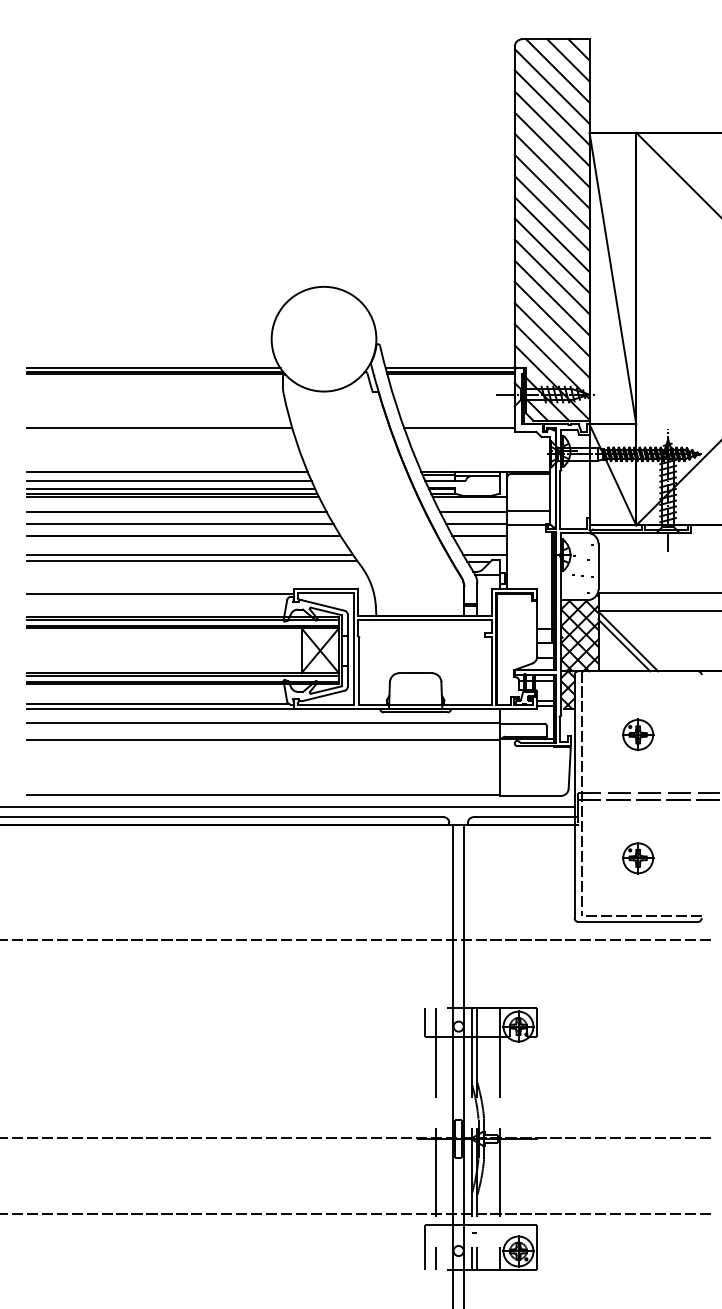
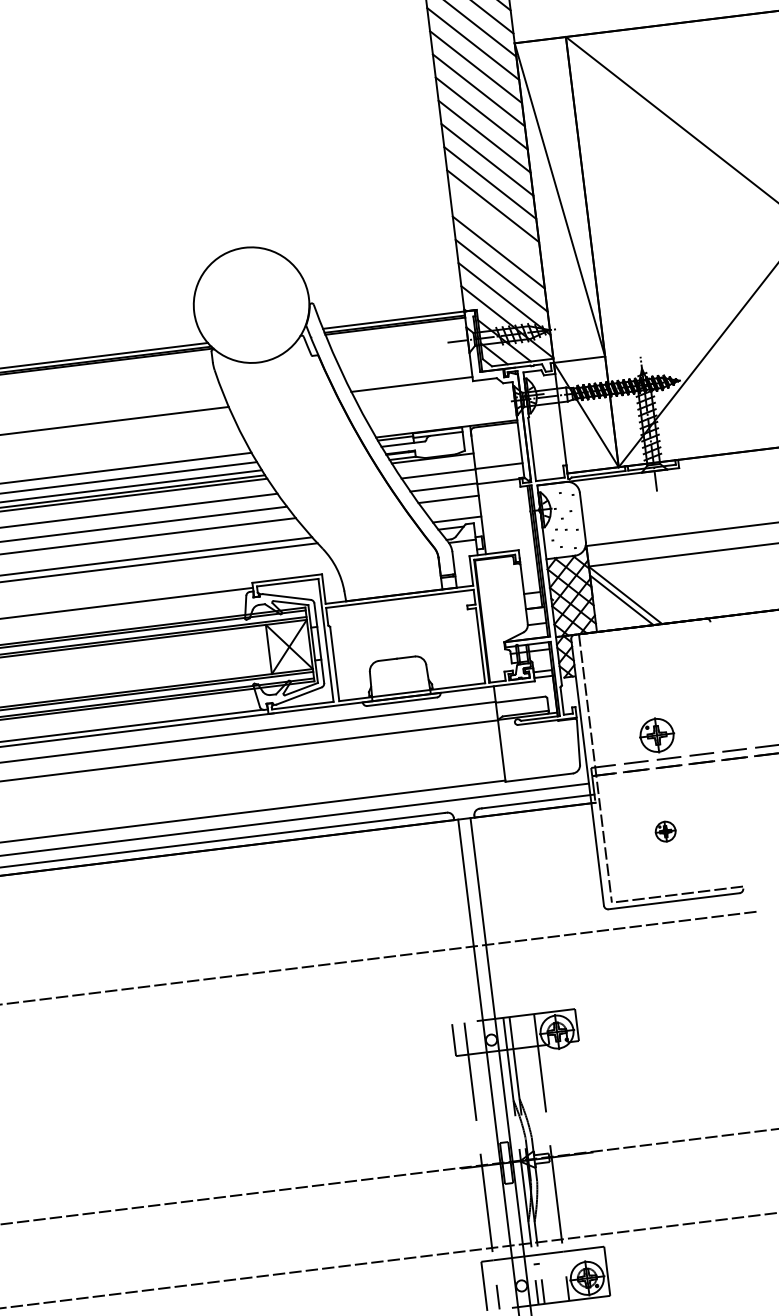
line: (551, 297) -> (495, 228), removed
part: (638, 734) -> (657, 734), moved
part: (638, 858) -> (665, 831), size x0.6

